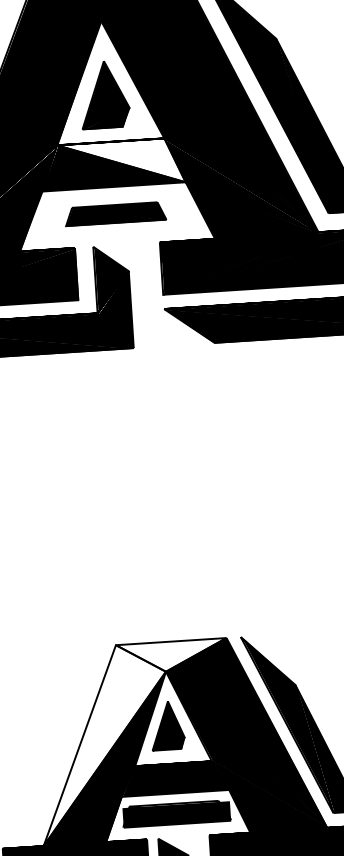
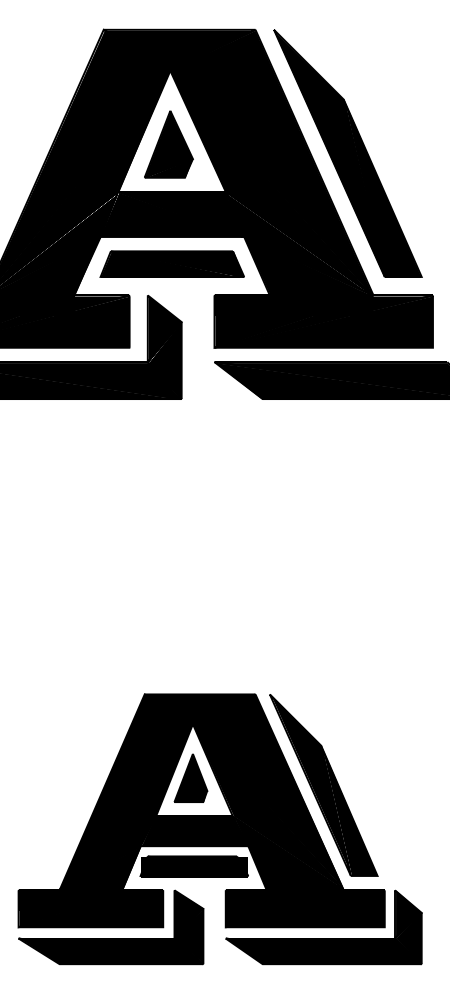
fill: (121, 163) -> (181, 214), added
part: (114, 213) -> (171, 263), size x1.43
fill: (135, 742) -> (157, 792), added

